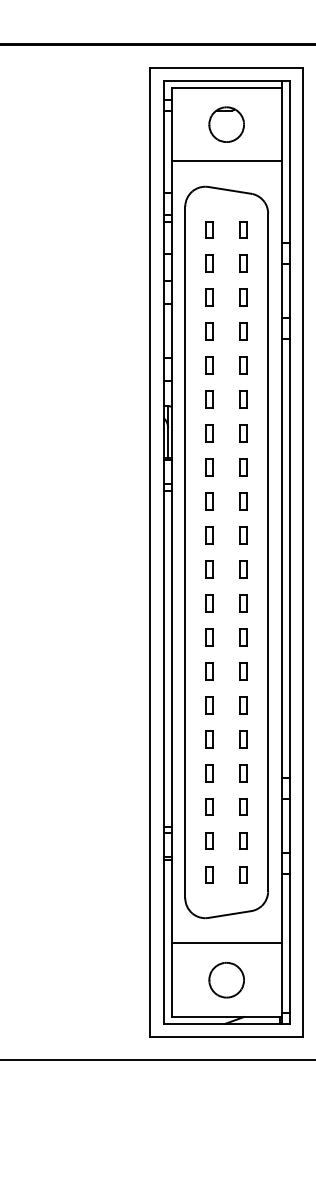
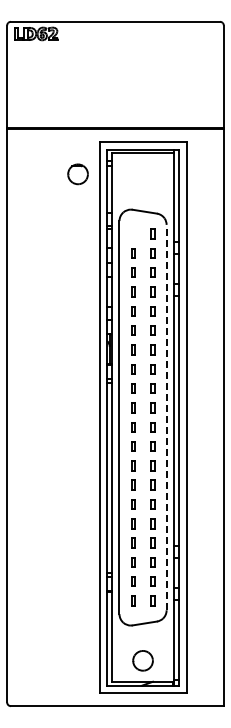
part: (225, 124) -> (77, 174), moved
line: (225, 161) -> (142, 195), removed
part: (209, 228) -> (133, 233), removed
line: (267, 552) -> (166, 417), solid -> dashed
line: (225, 942) -> (142, 639), removed

